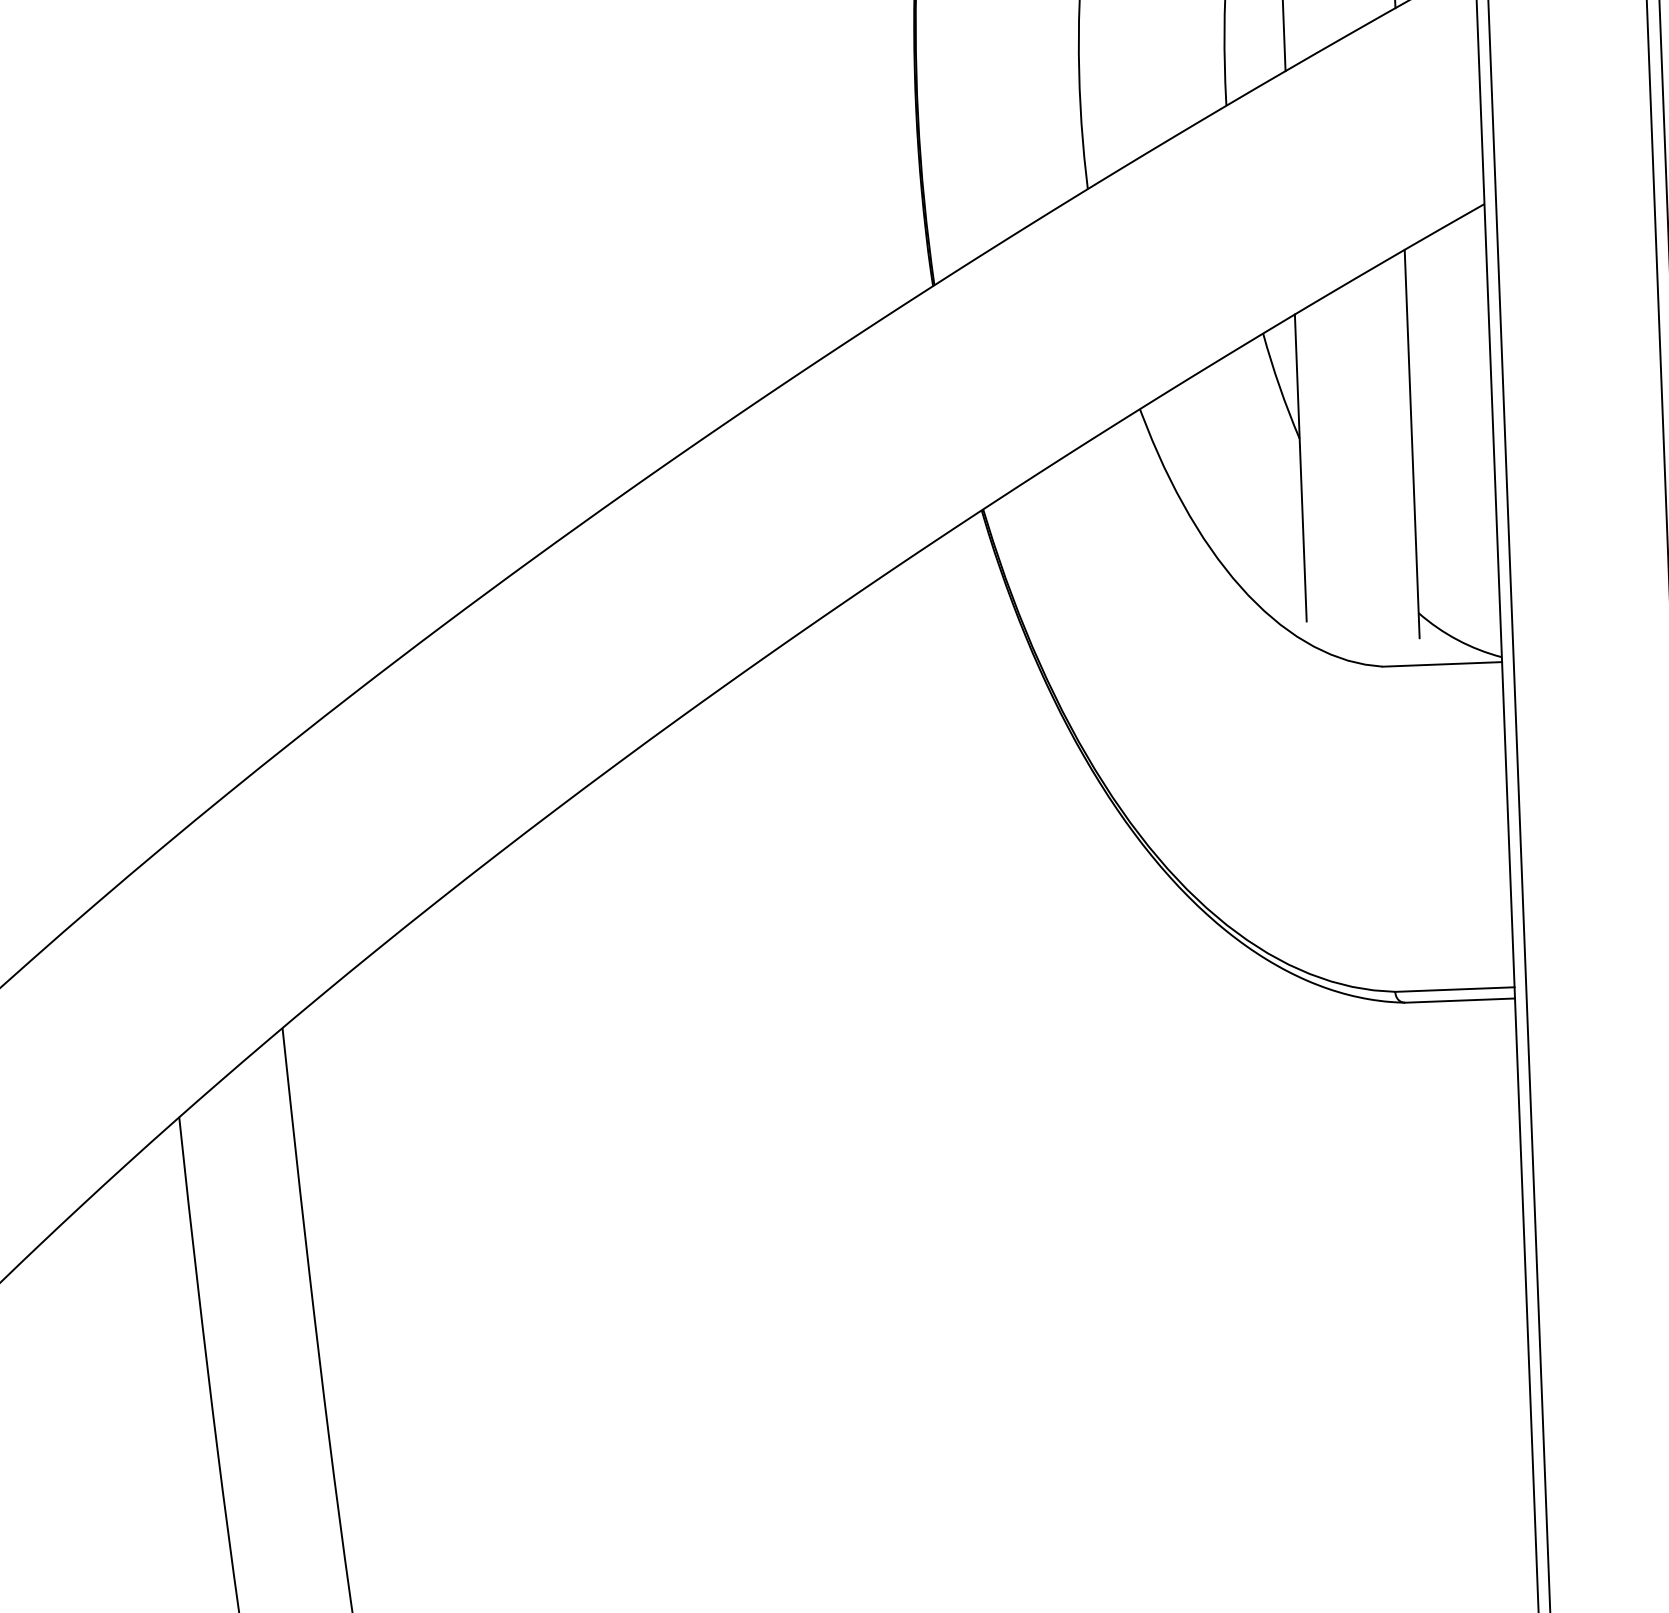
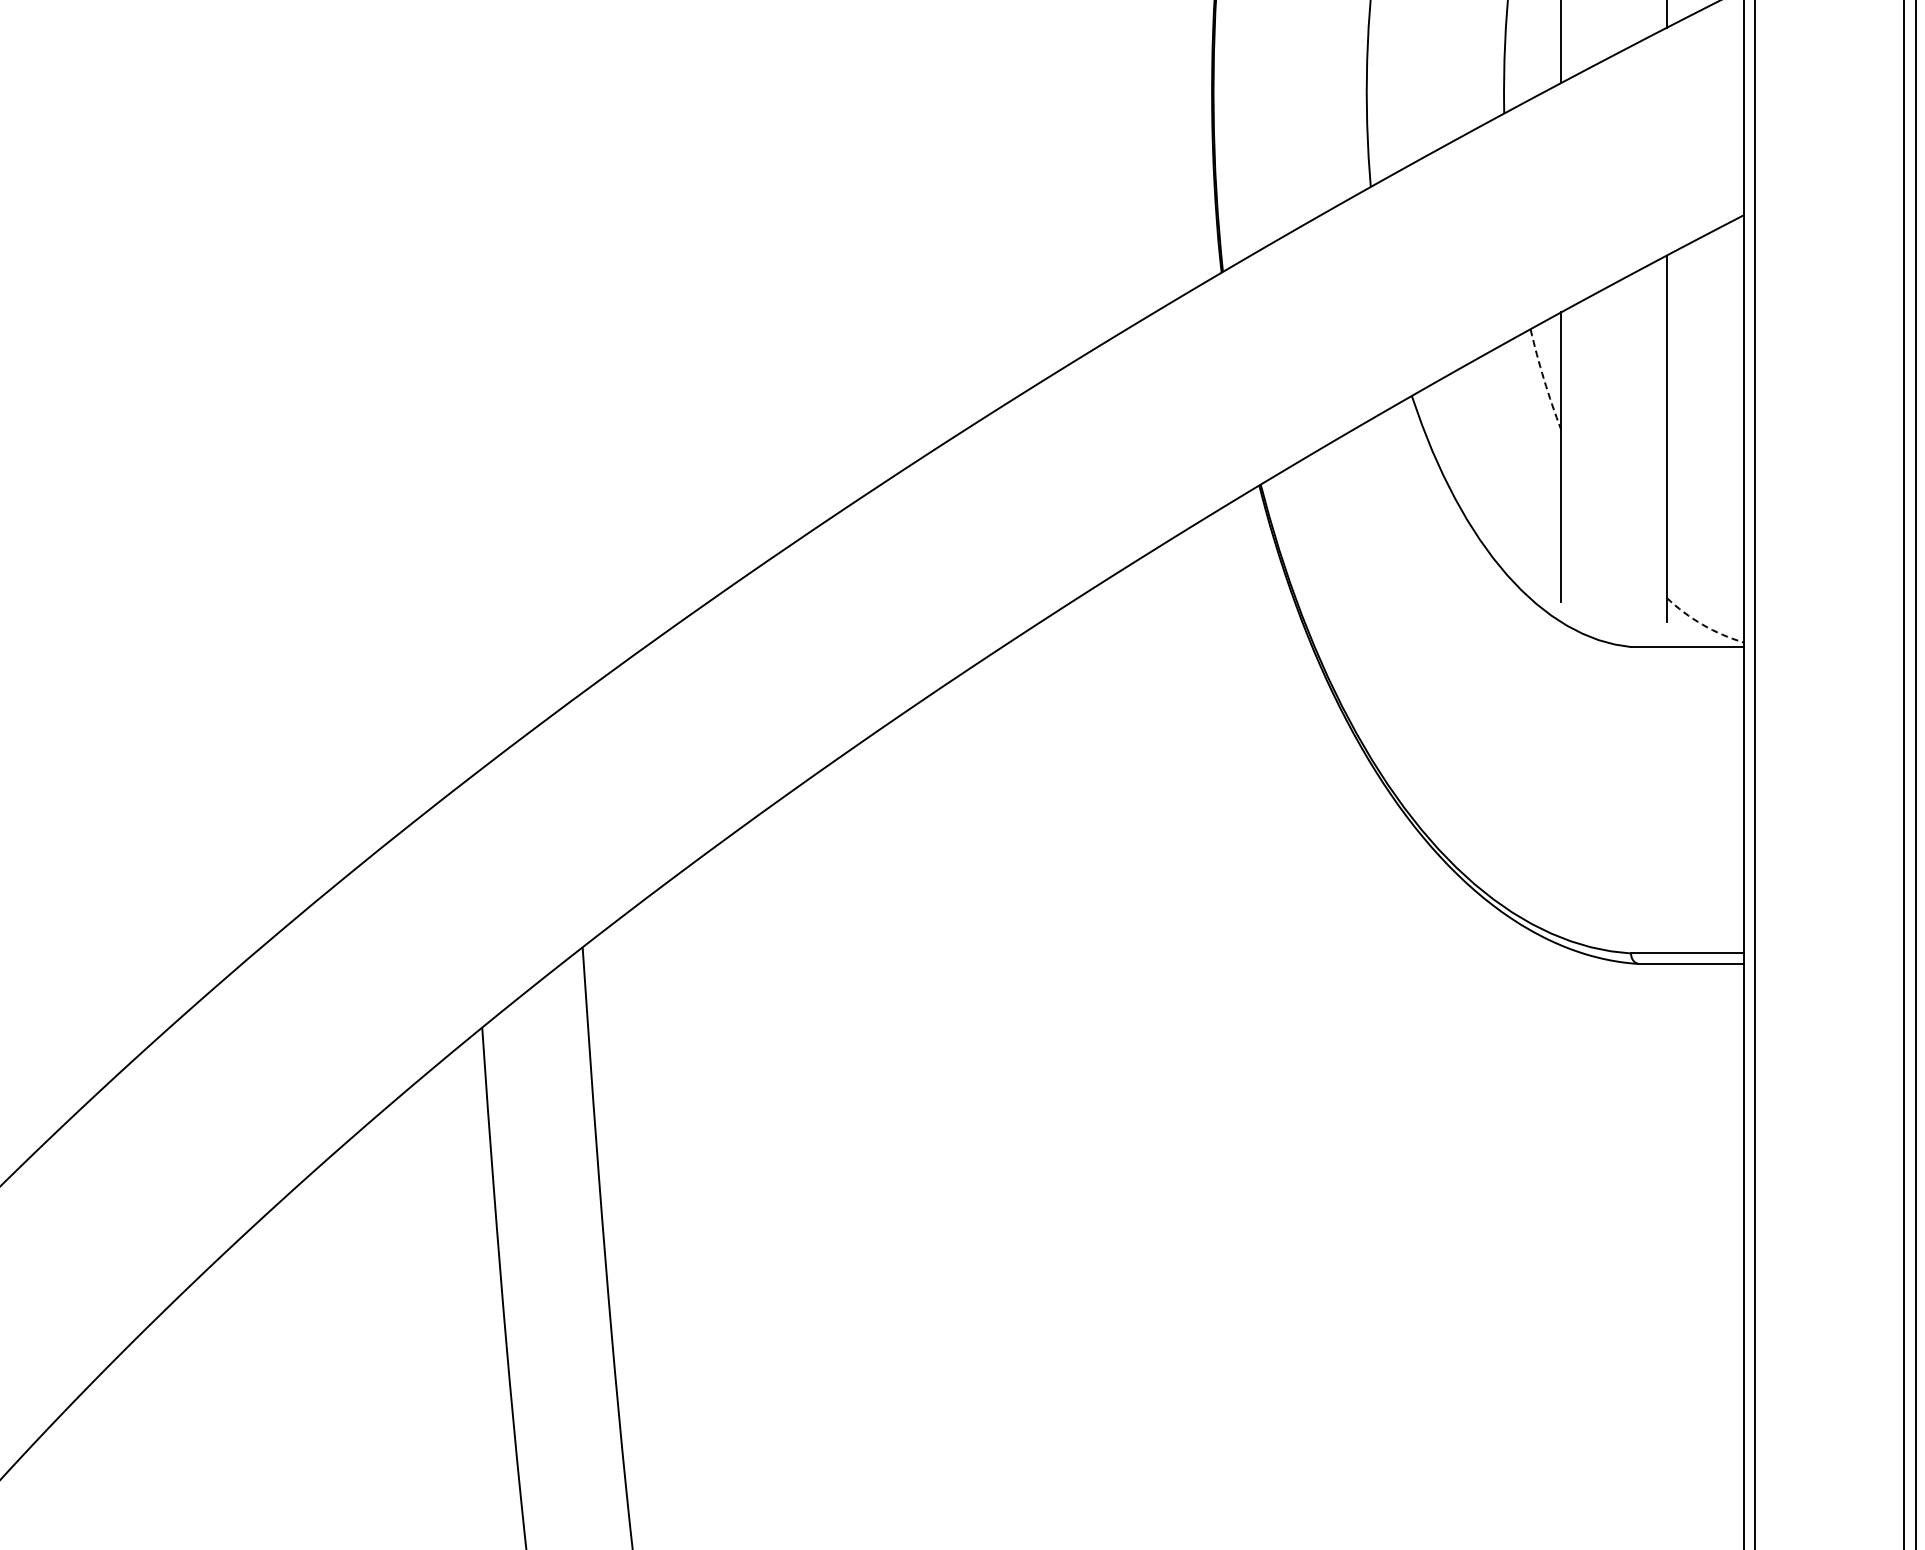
arc: (1280, 387) -> (1544, 380), solid -> dashed
arc: (1457, 639) -> (1702, 624), solid -> dashed

